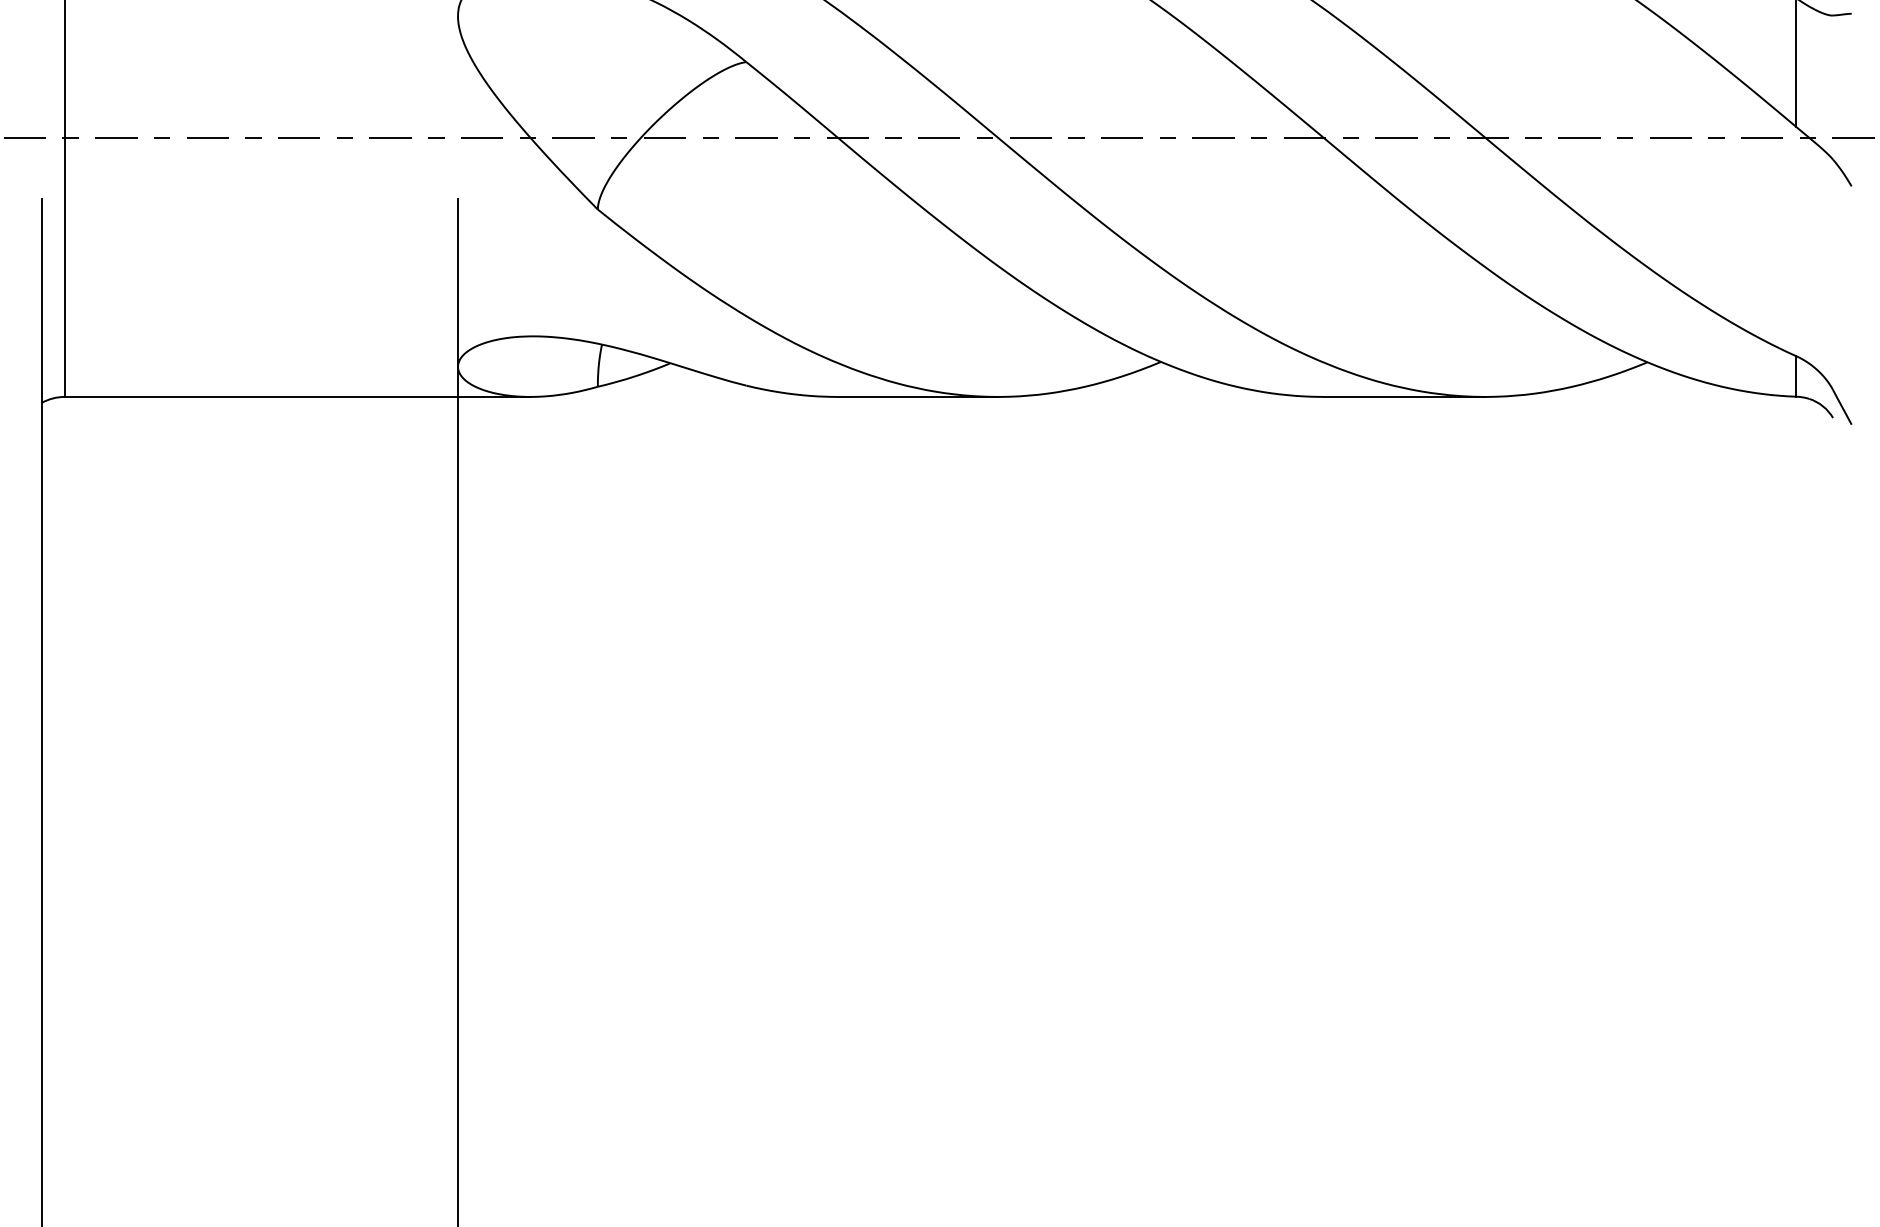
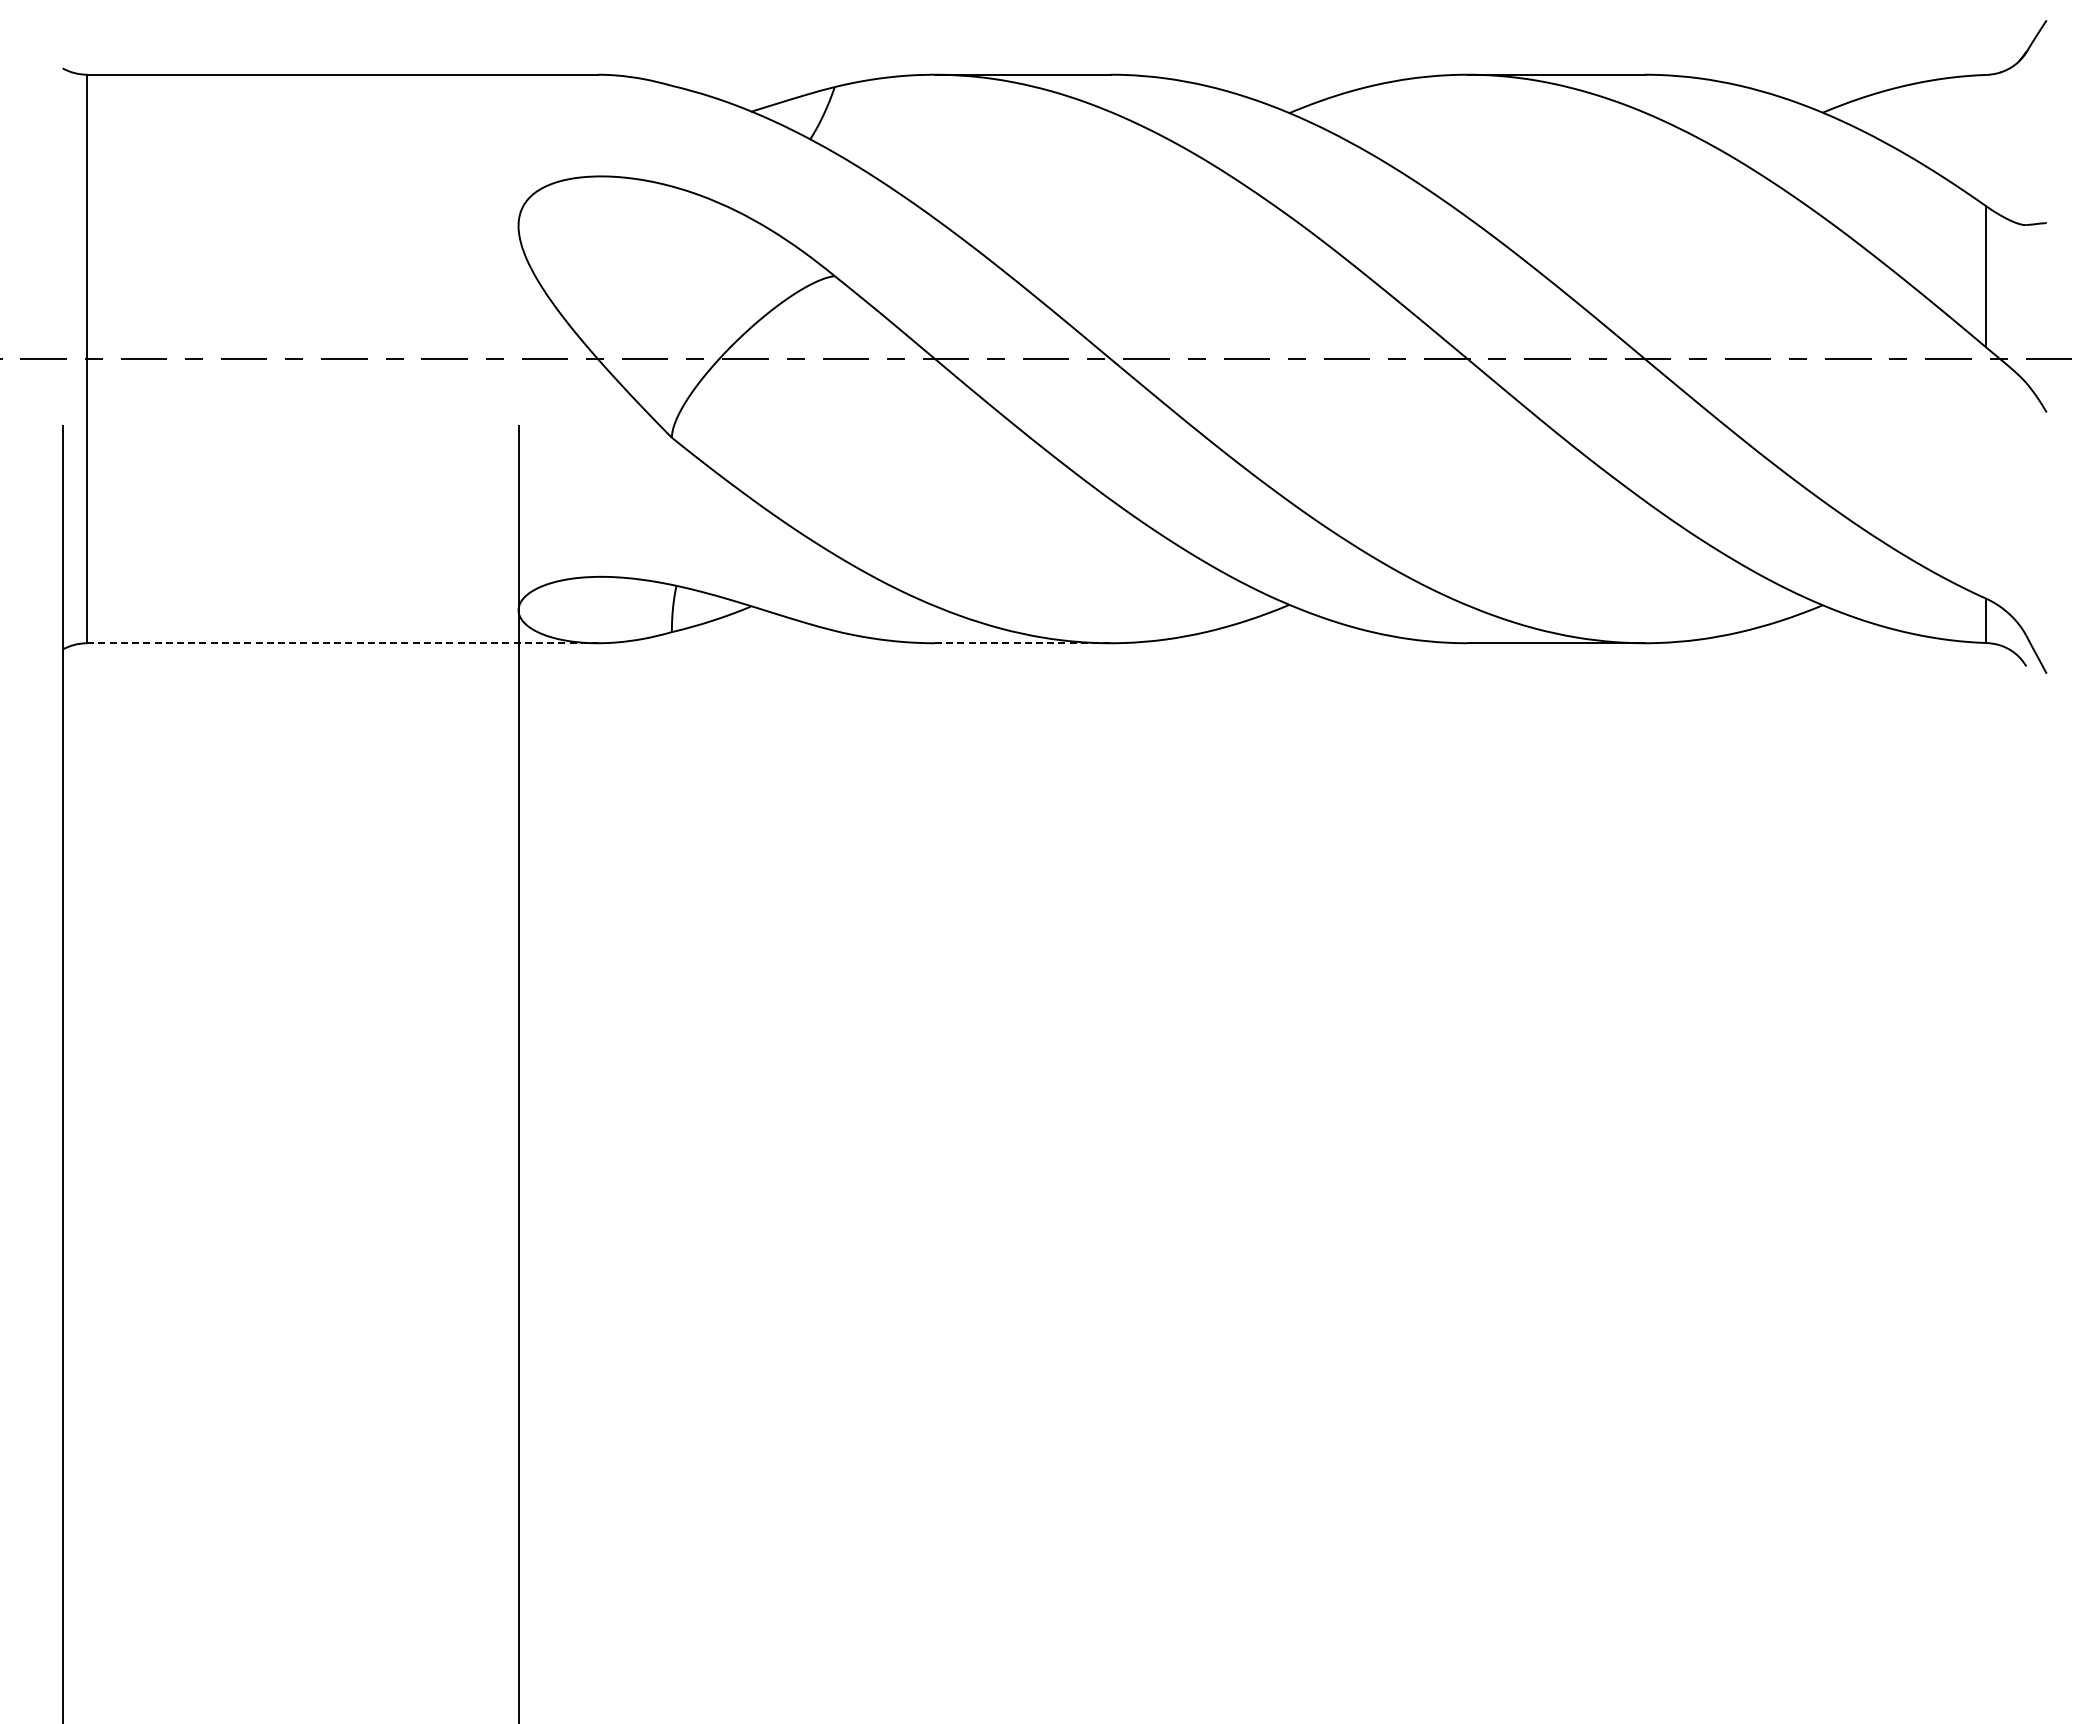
line: (297, 397) -> (342, 643), solid -> dashed
line: (917, 397) -> (1022, 643), solid -> dashed

